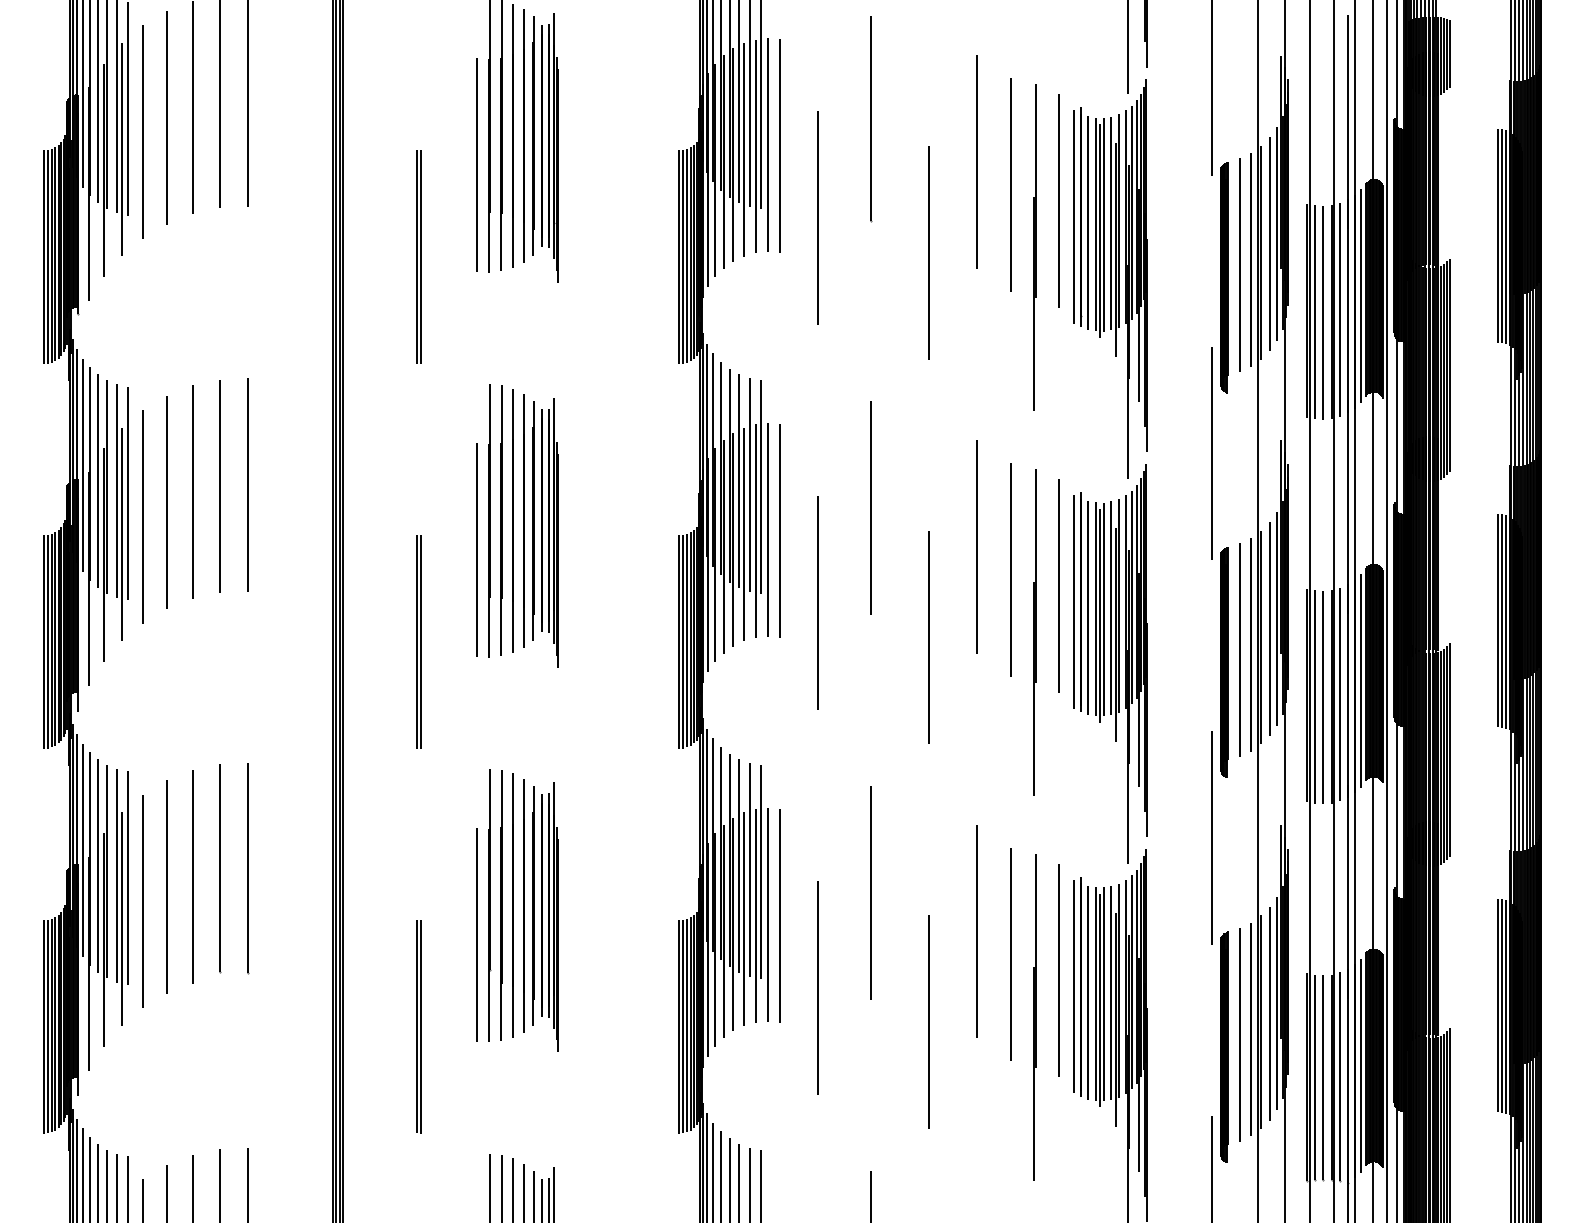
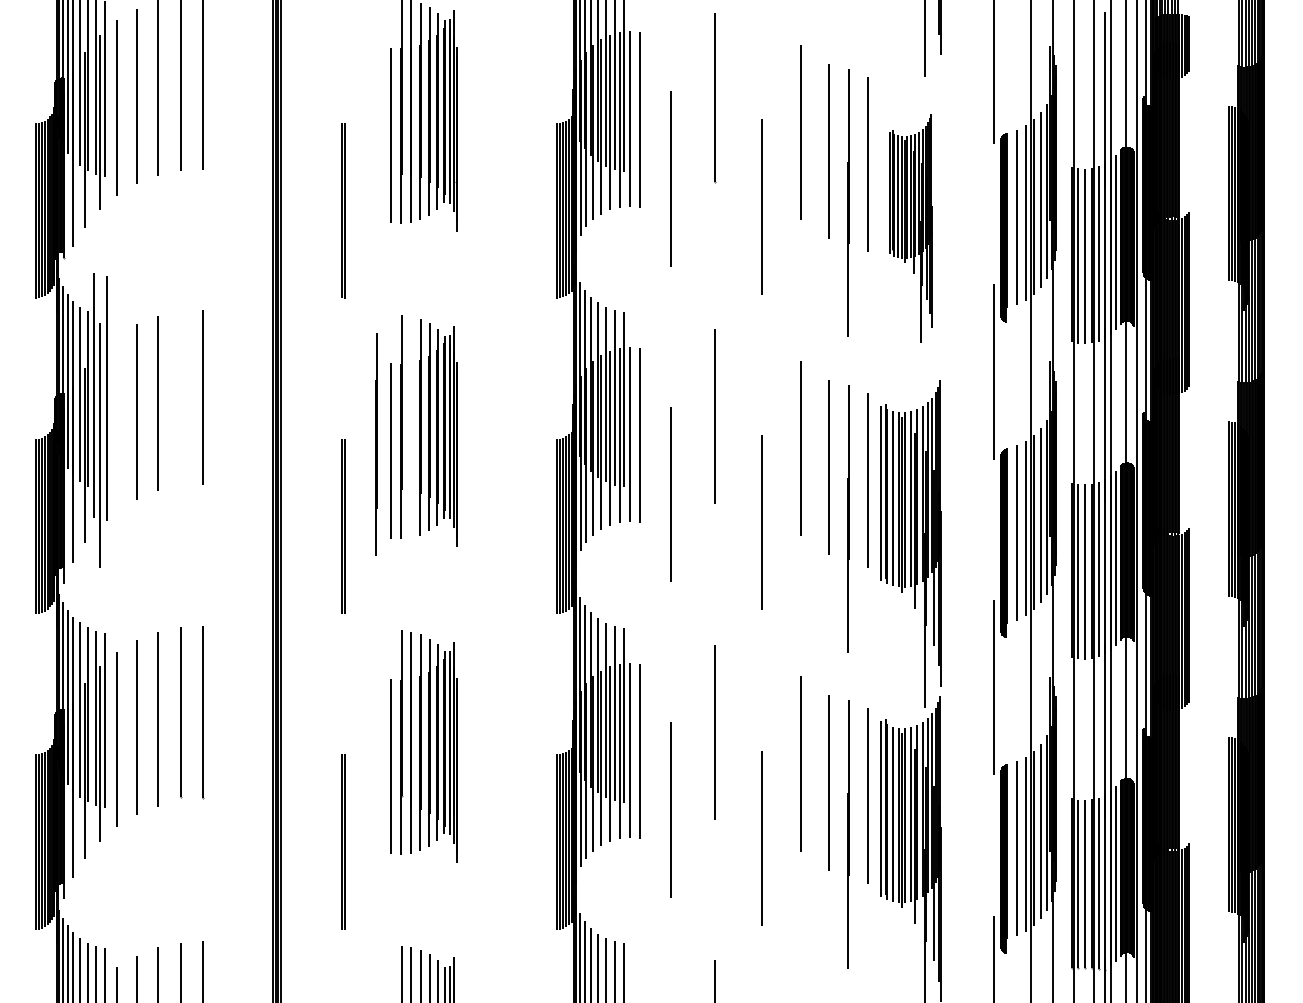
part: (1110, 278) -> (910, 228), size x0.7
line: (220, 486) -> (180, 398), removed
part: (122, 512) -> (100, 420), size x1.4
line: (143, 516) -> (117, 423), removed
line: (501, 520) -> (376, 444), moved

